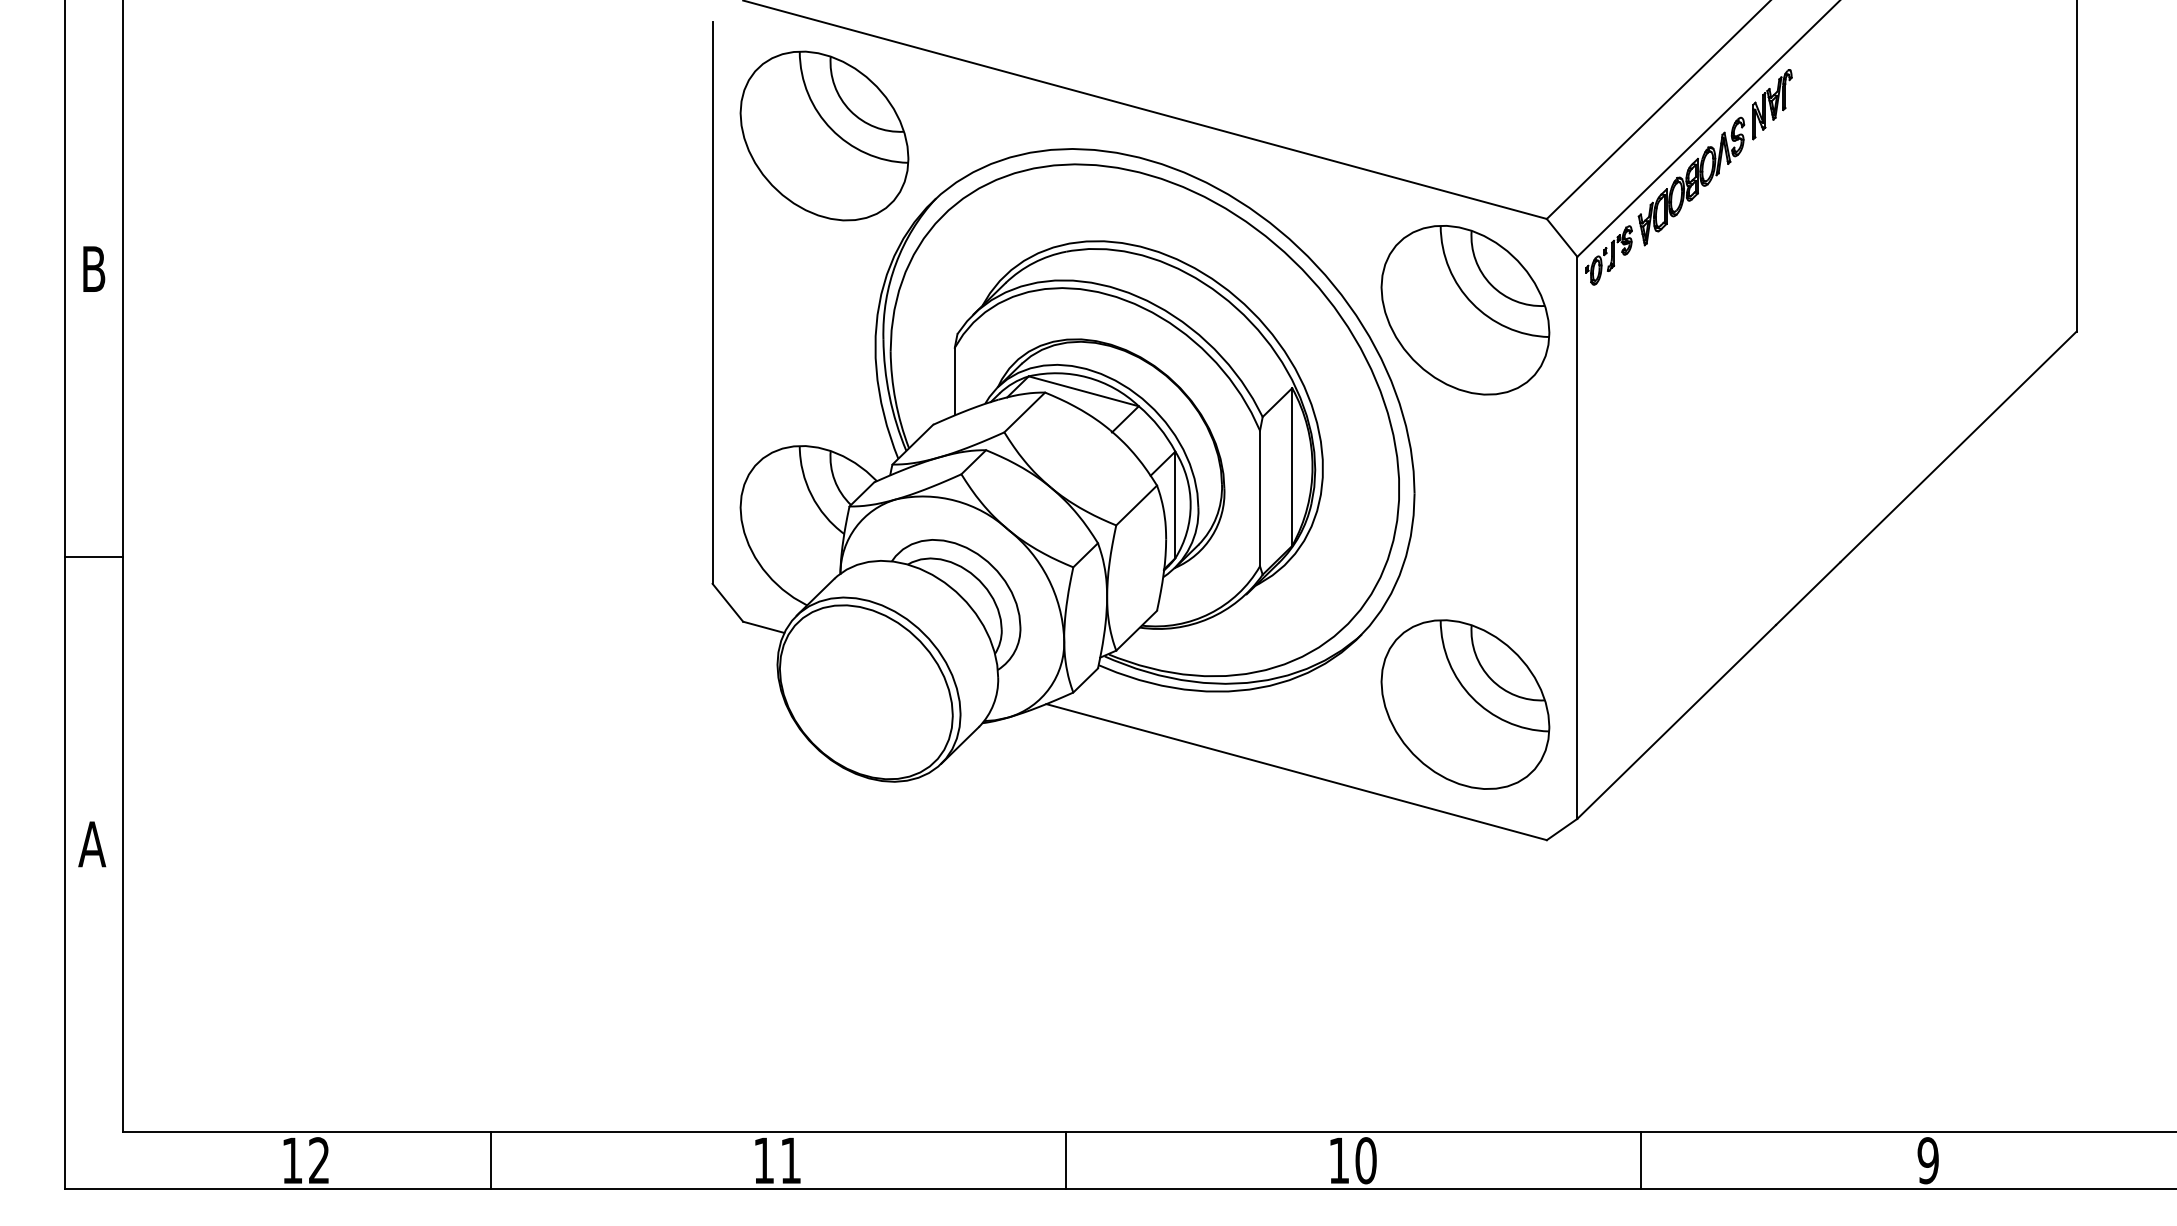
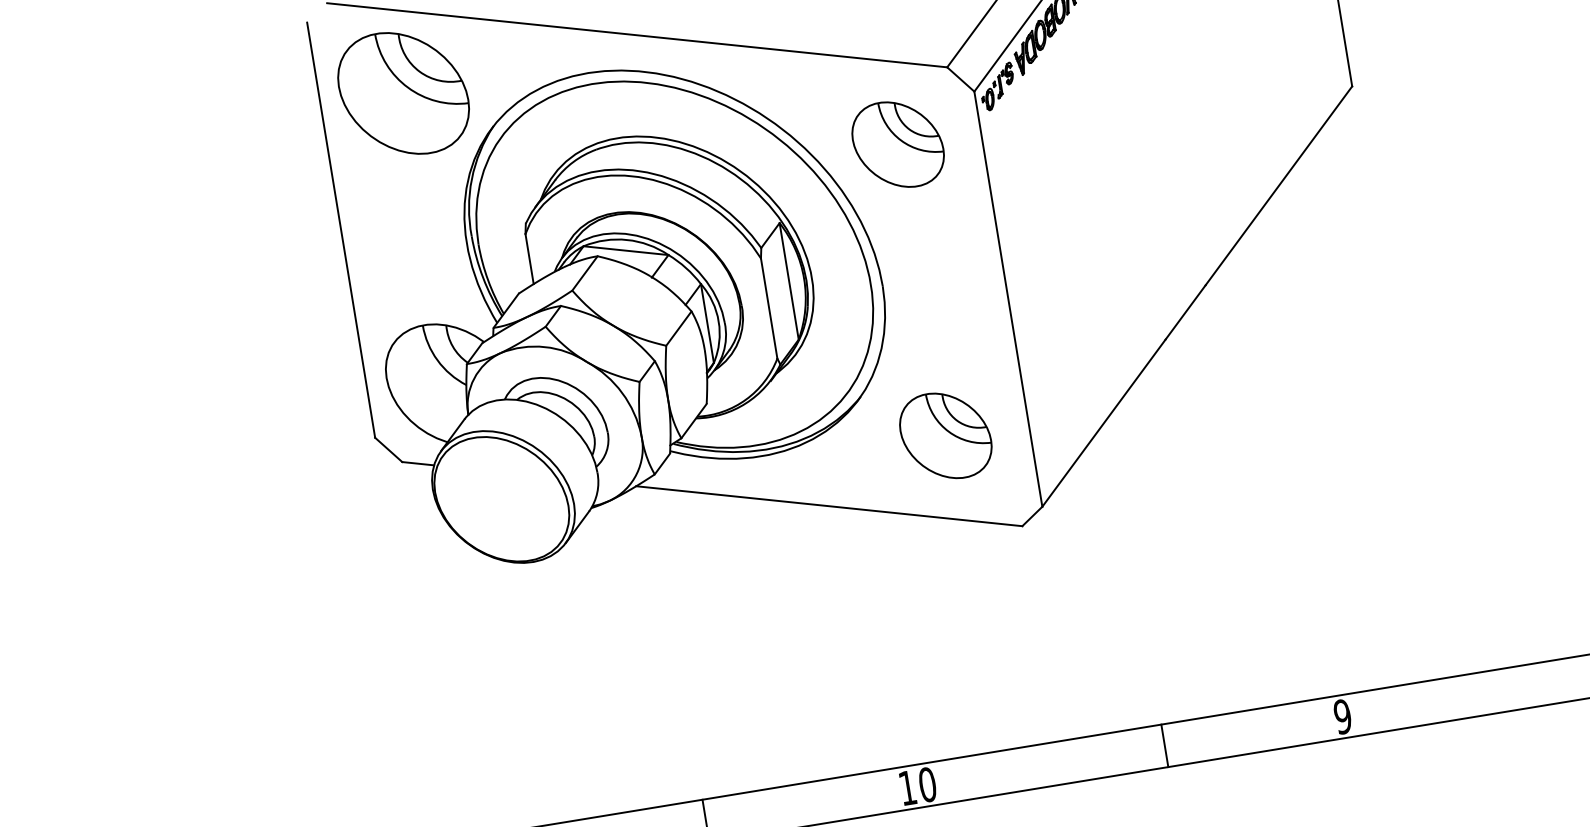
part: (1465, 310) -> (898, 144), size x0.7
part: (1465, 704) -> (945, 435), size x0.7
line: (1641, 1160) -> (1165, 745), moved

